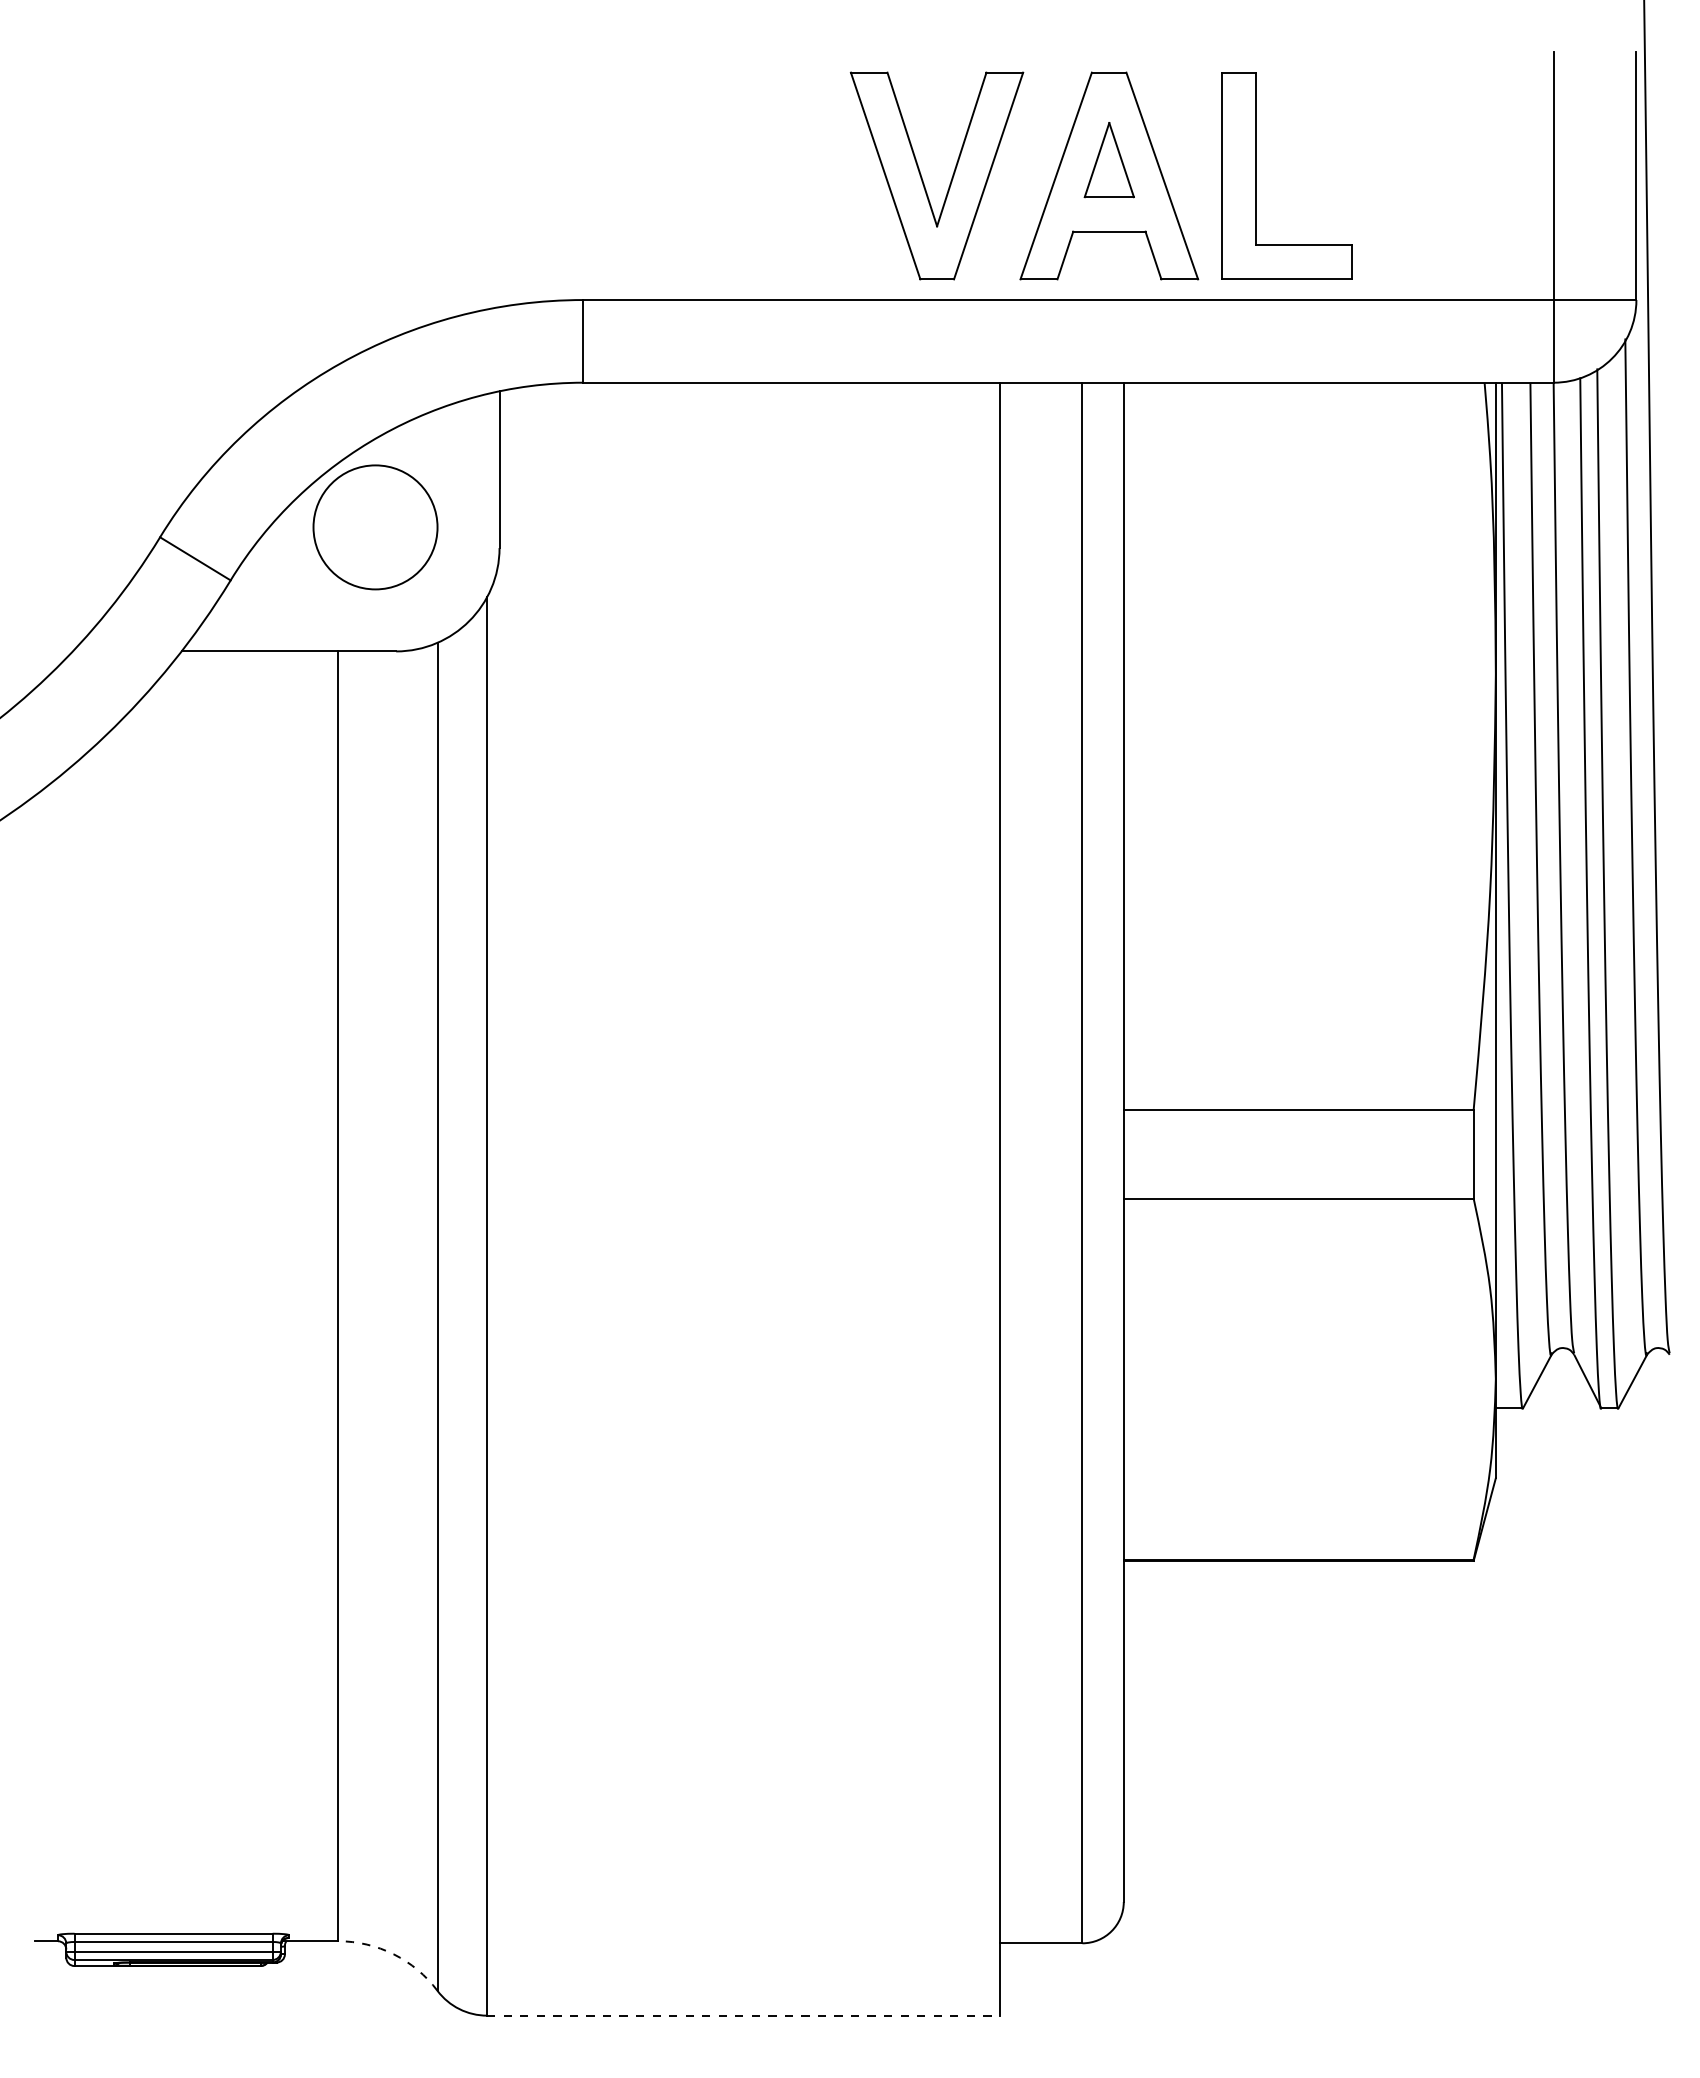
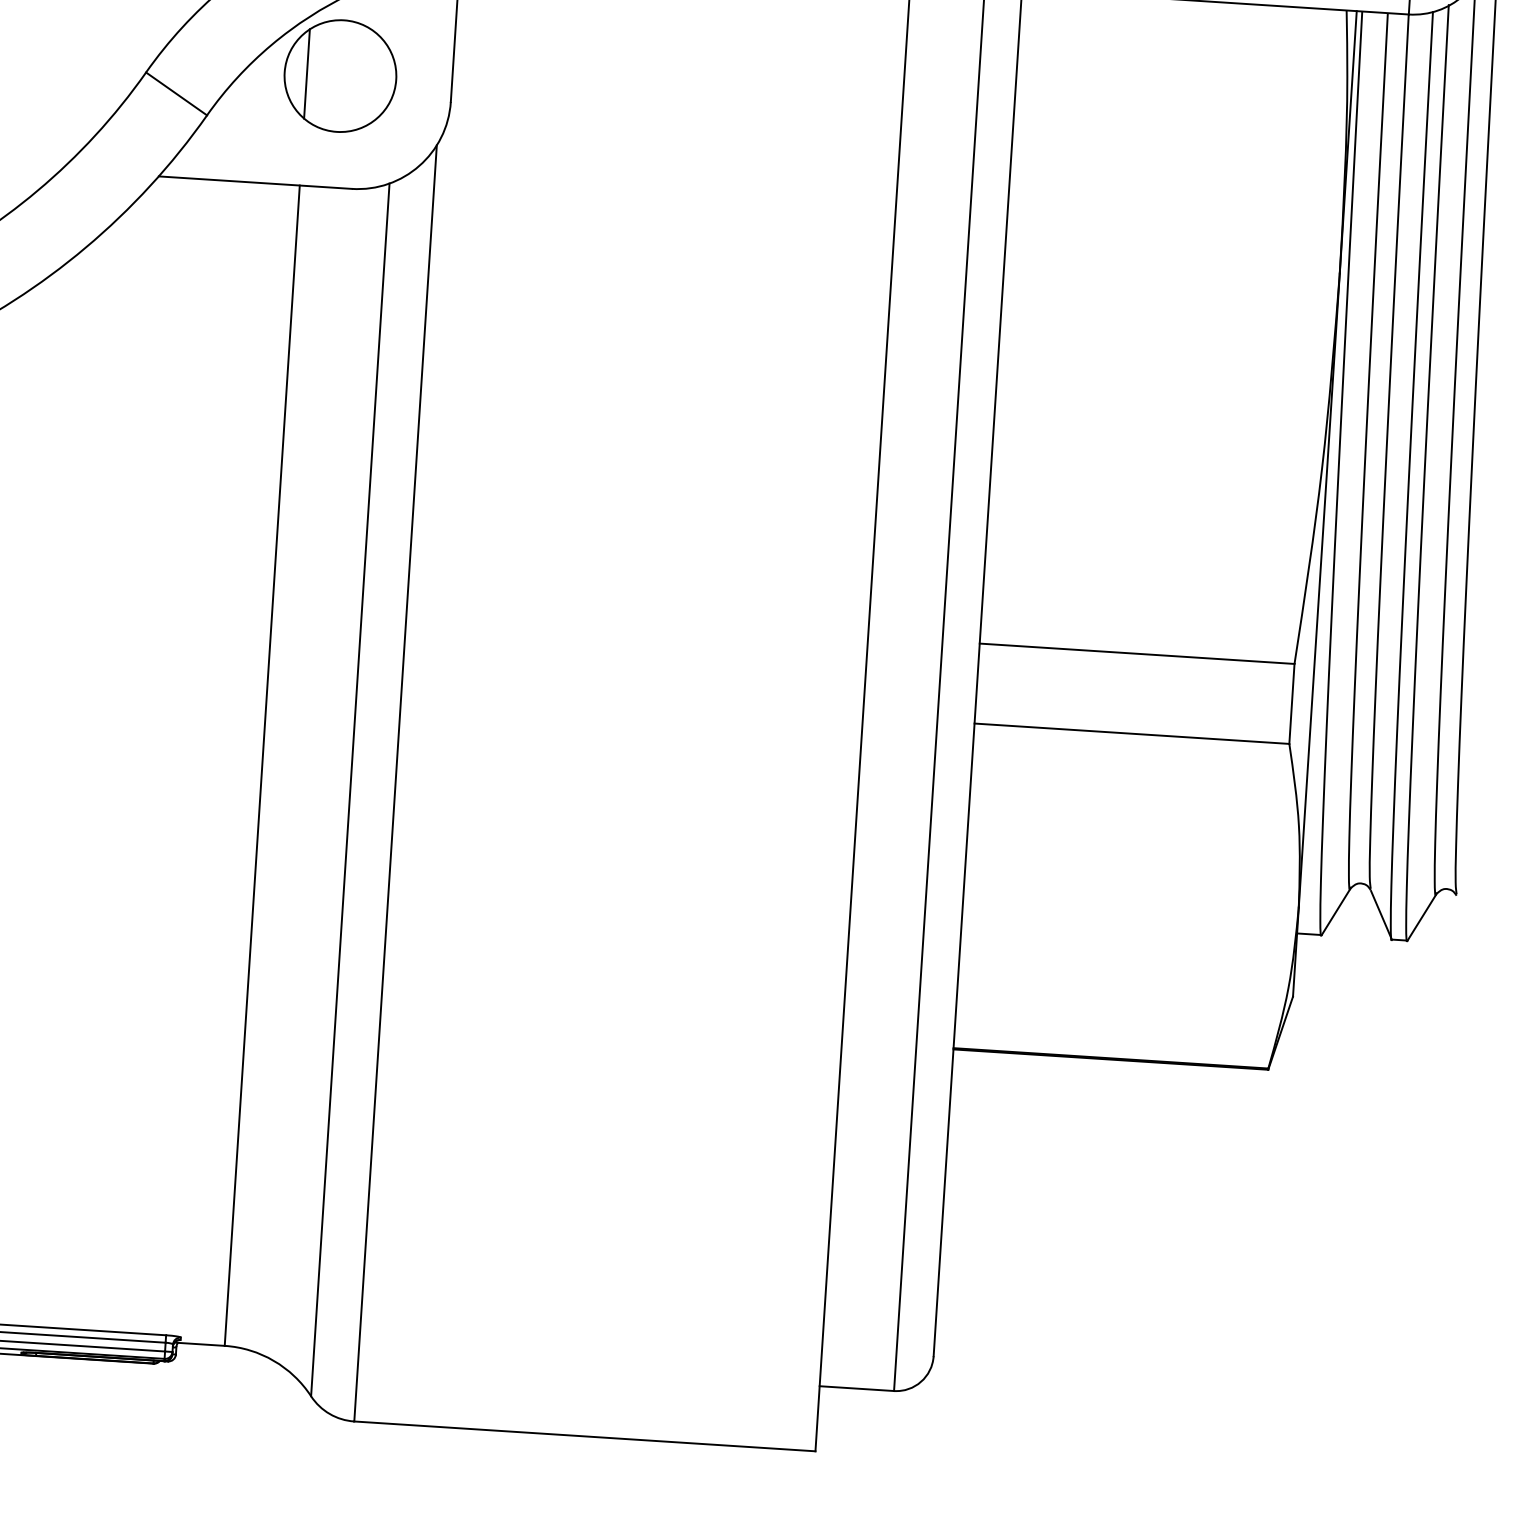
line: (338, 527) -> (307, 74), added
arc: (393, 1954) -> (273, 1361), dashed -> solid
line: (743, 2015) -> (584, 1436), dashed -> solid

